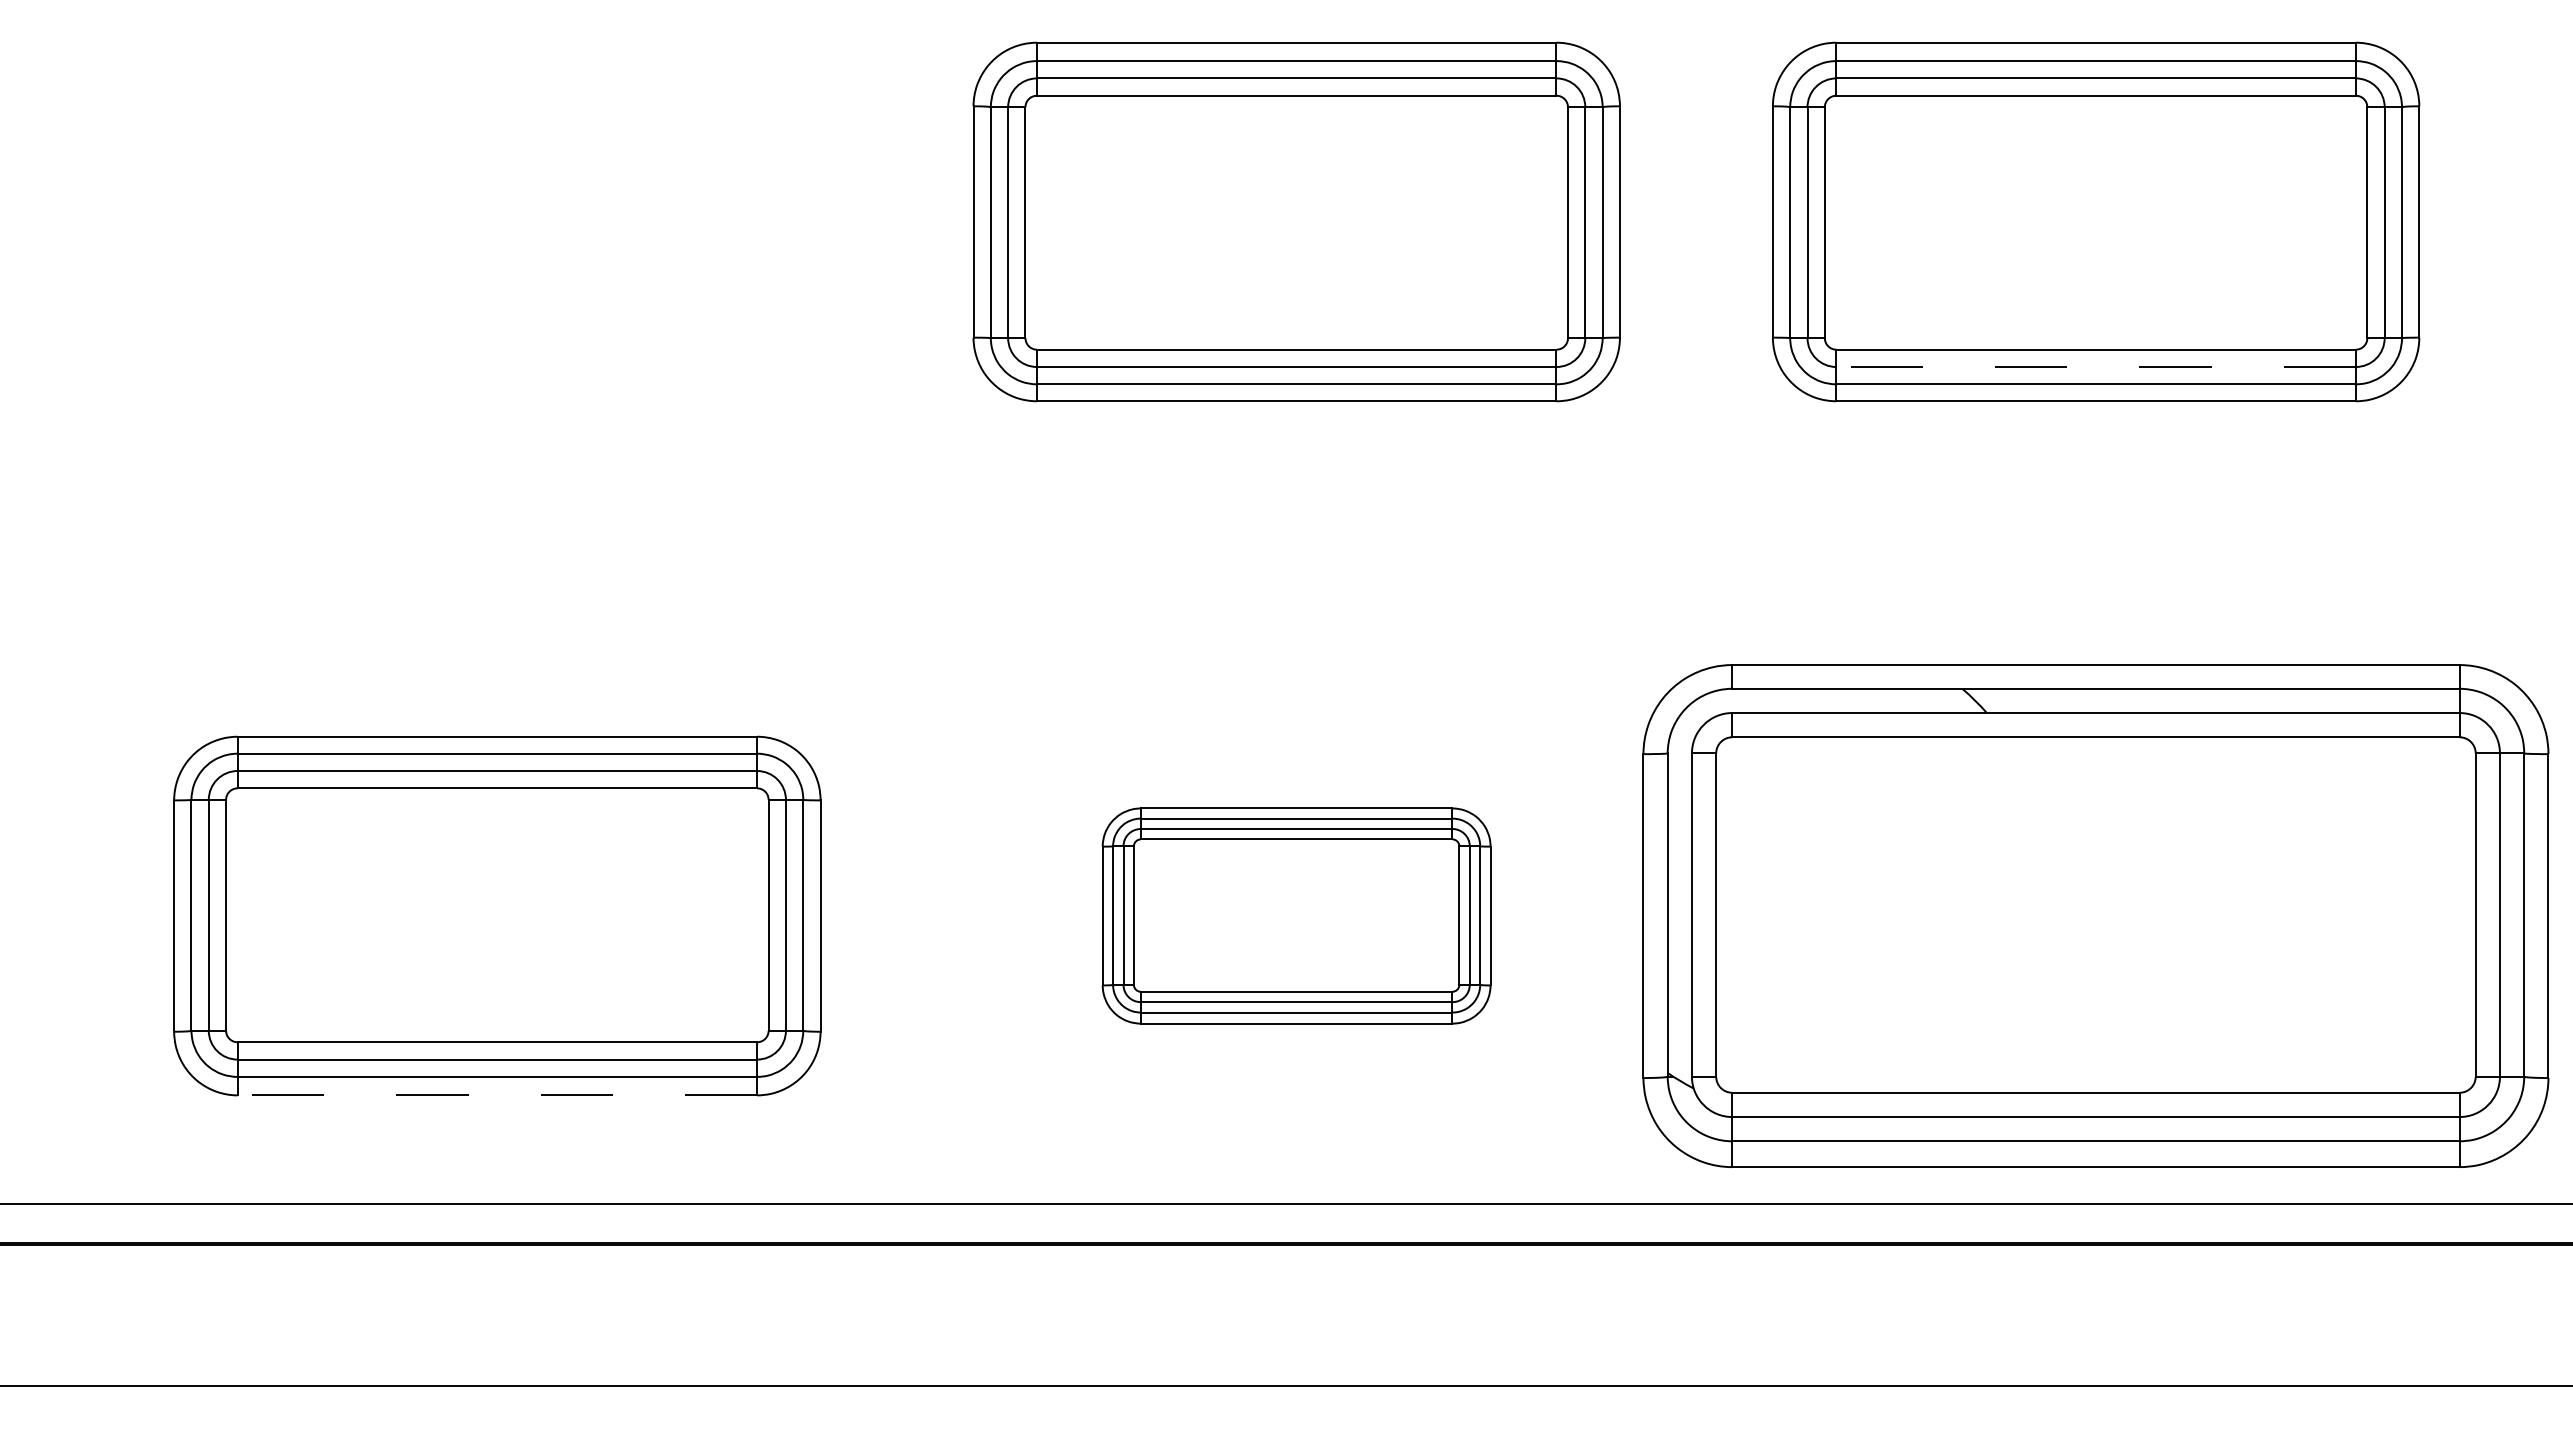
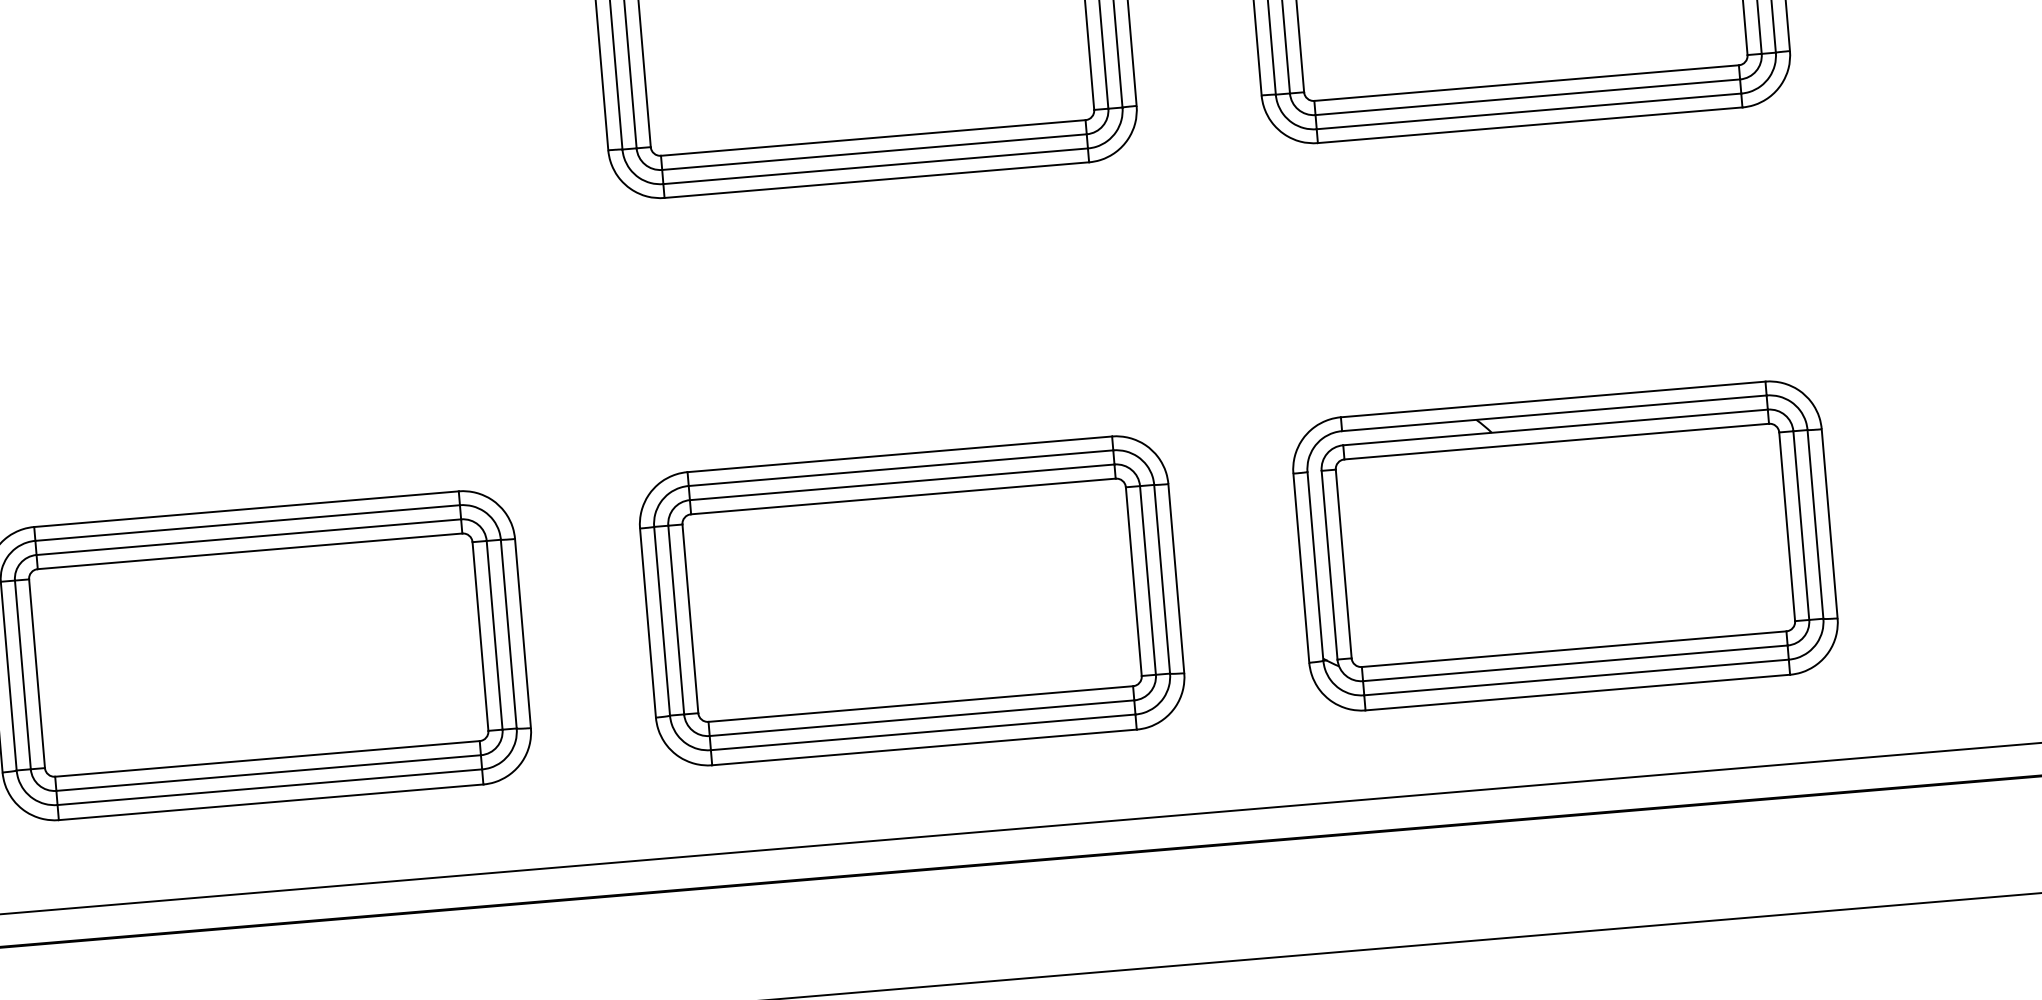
line: (2096, 367) -> (1528, 97), dashed -> solid
part: (1296, 915) -> (911, 600), size x1.67
part: (2096, 915) -> (1565, 545), size x0.71
line: (497, 1095) -> (271, 802), dashed -> solid

